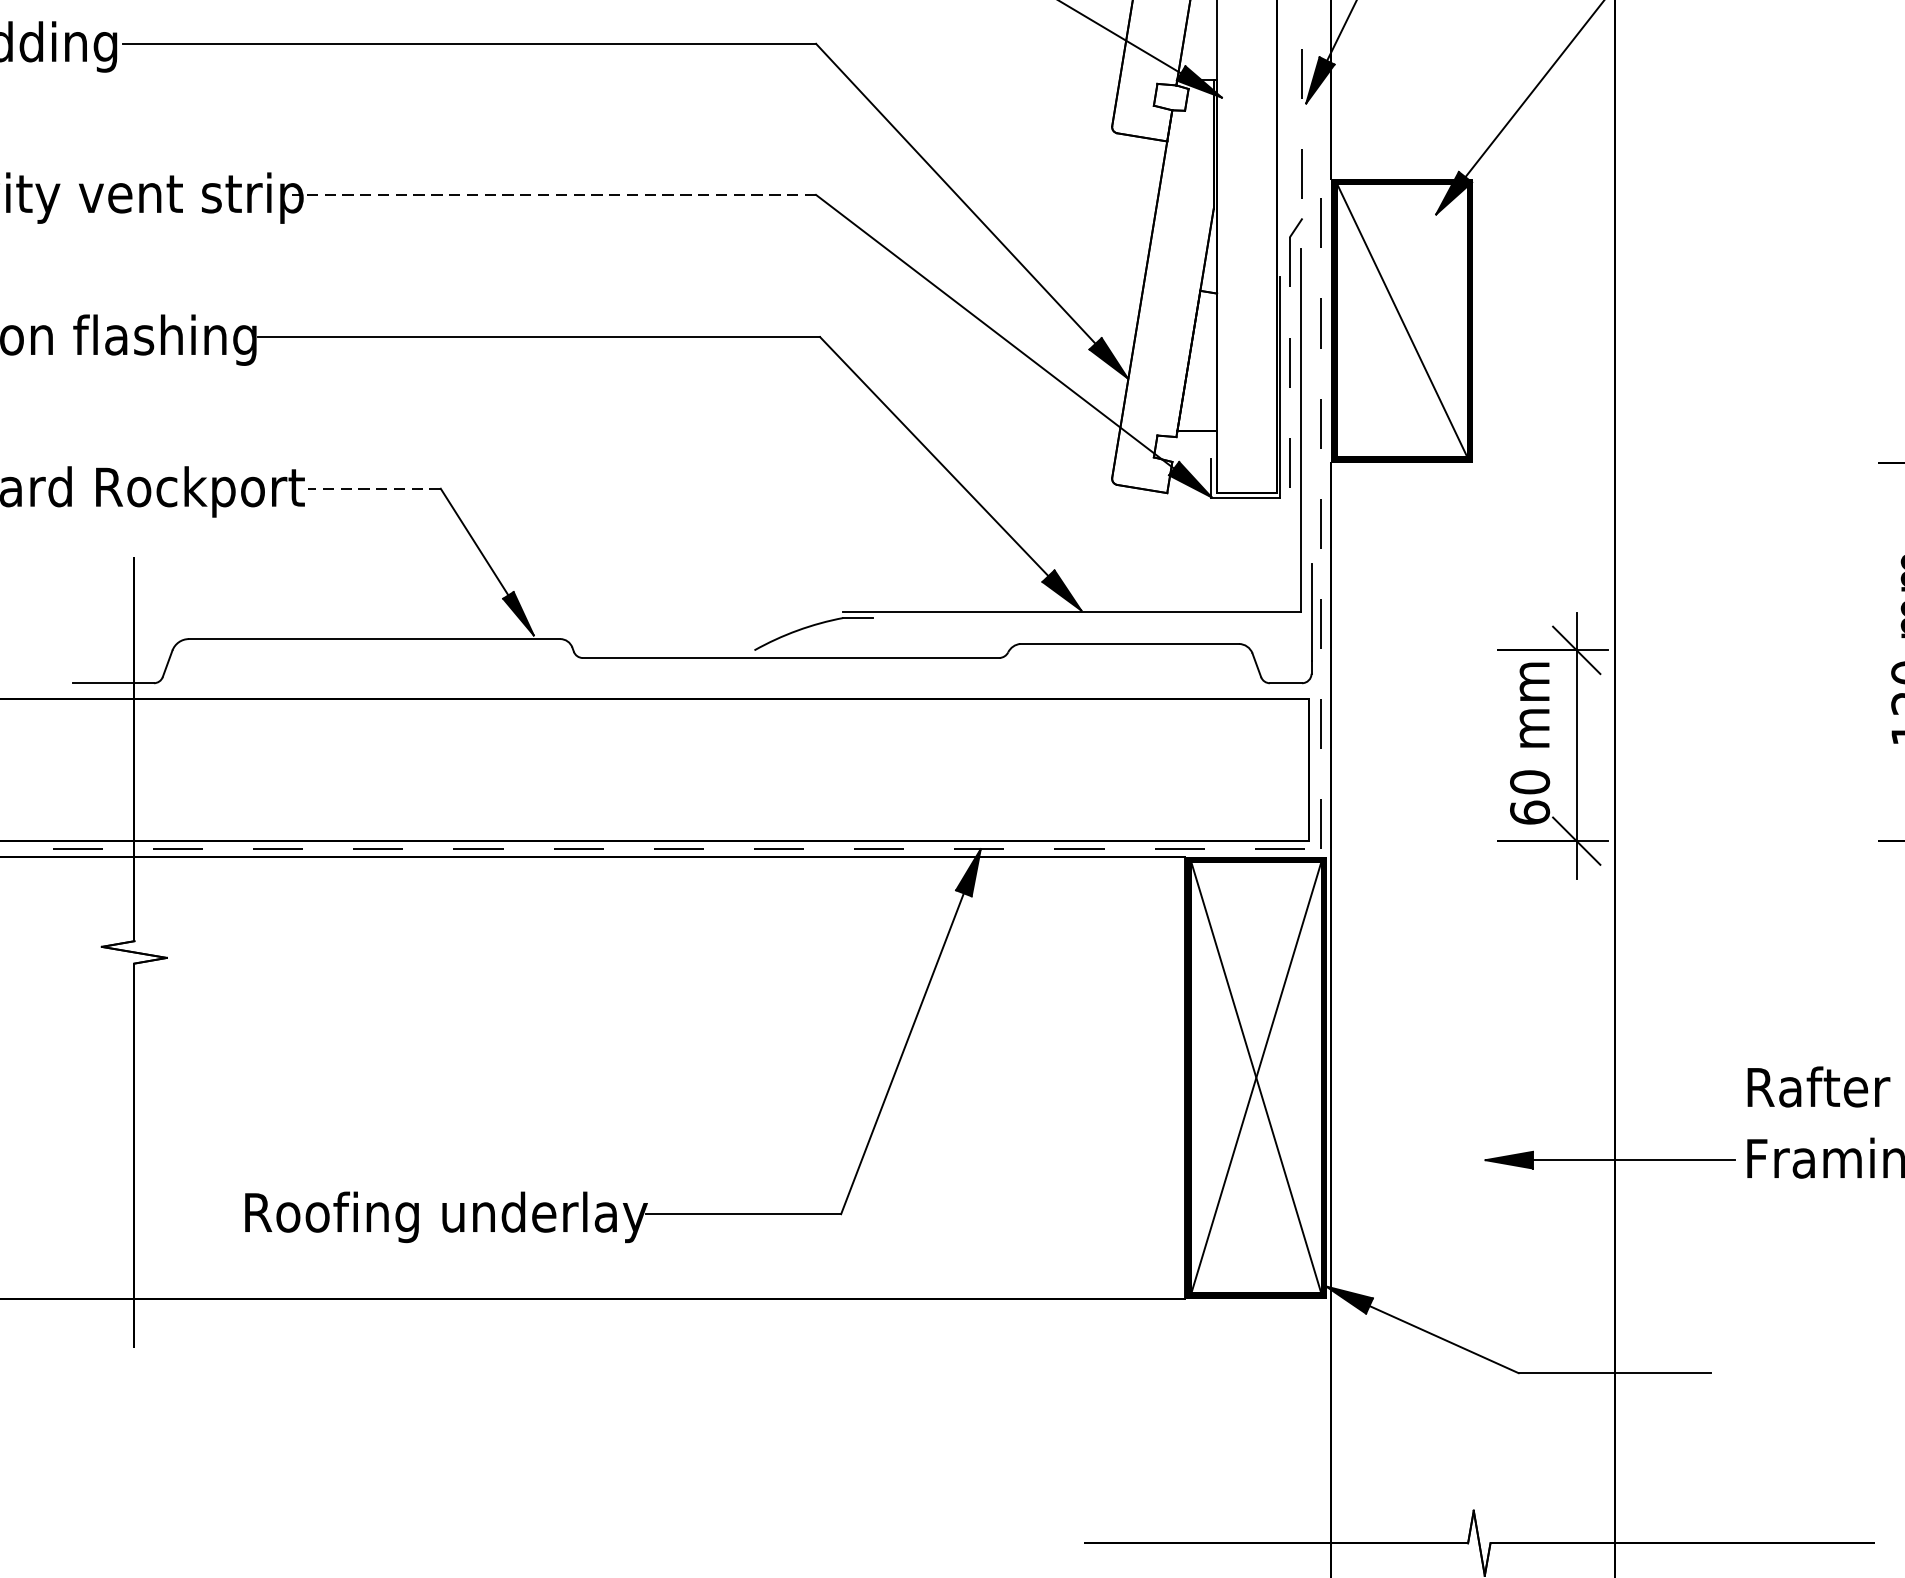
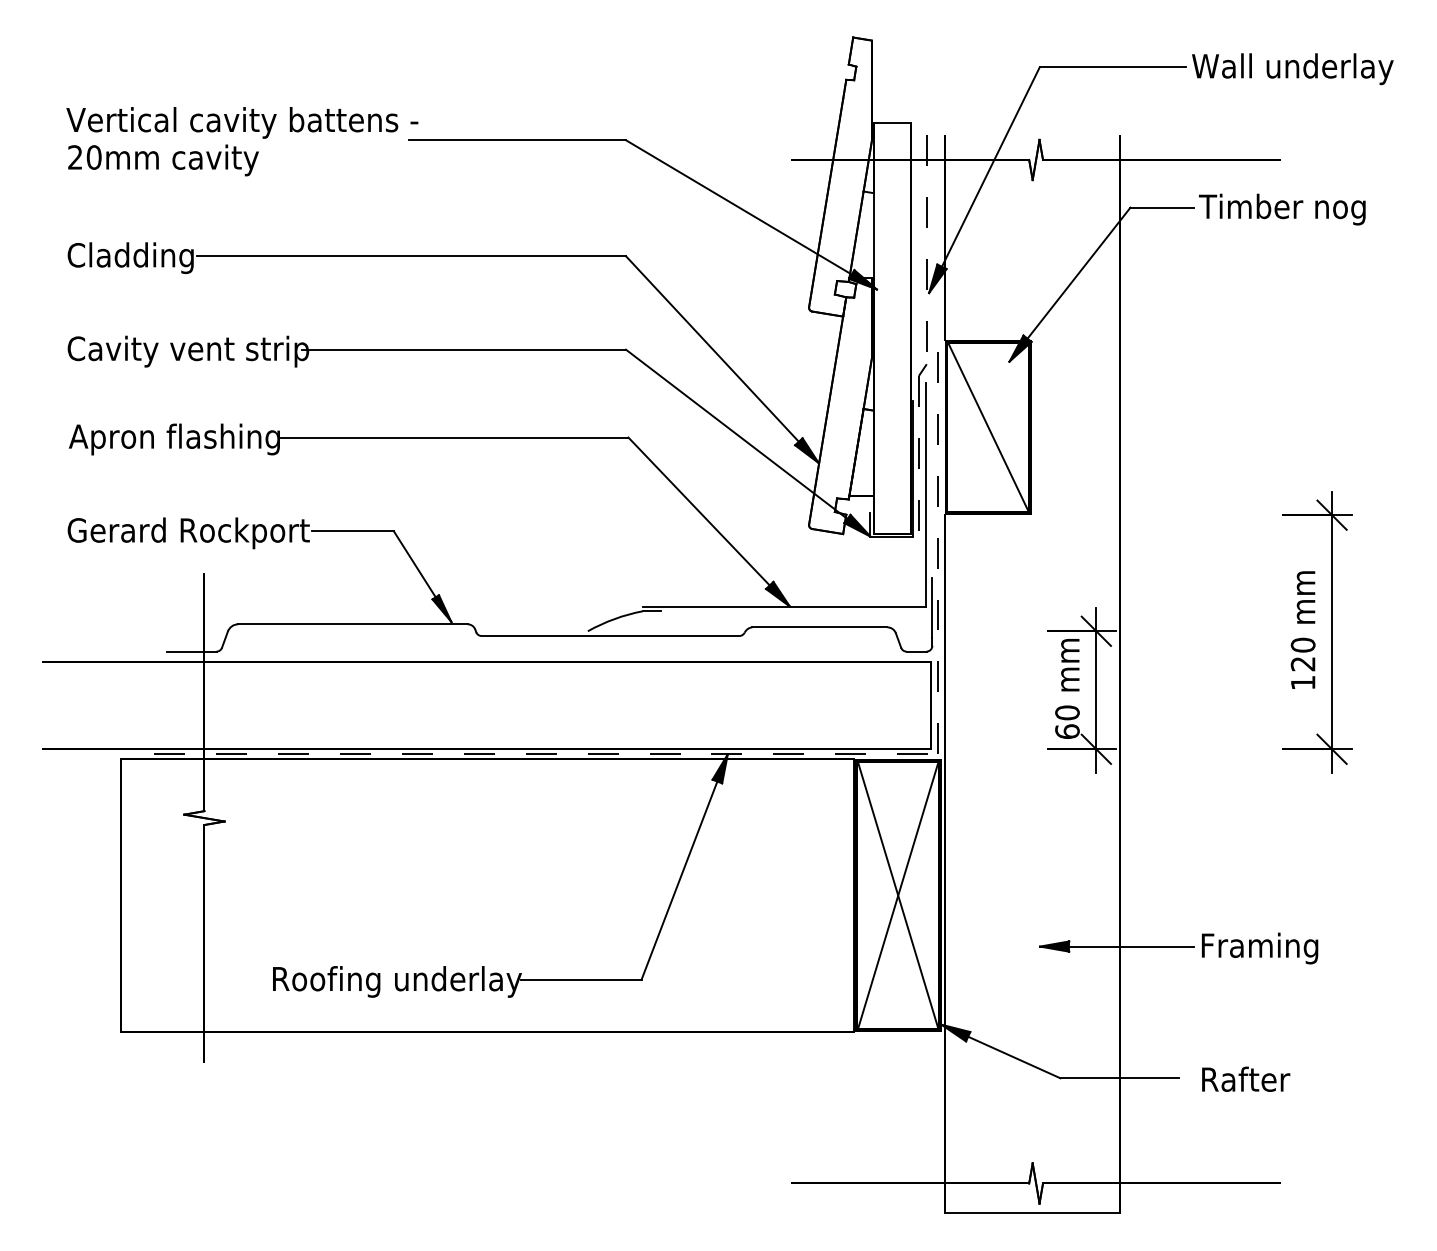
line: (554, 194) -> (464, 349), dashed -> solid
line: (373, 488) -> (352, 531), dashed -> solid
text: (1819, 1085) -> (1246, 1078), moved

